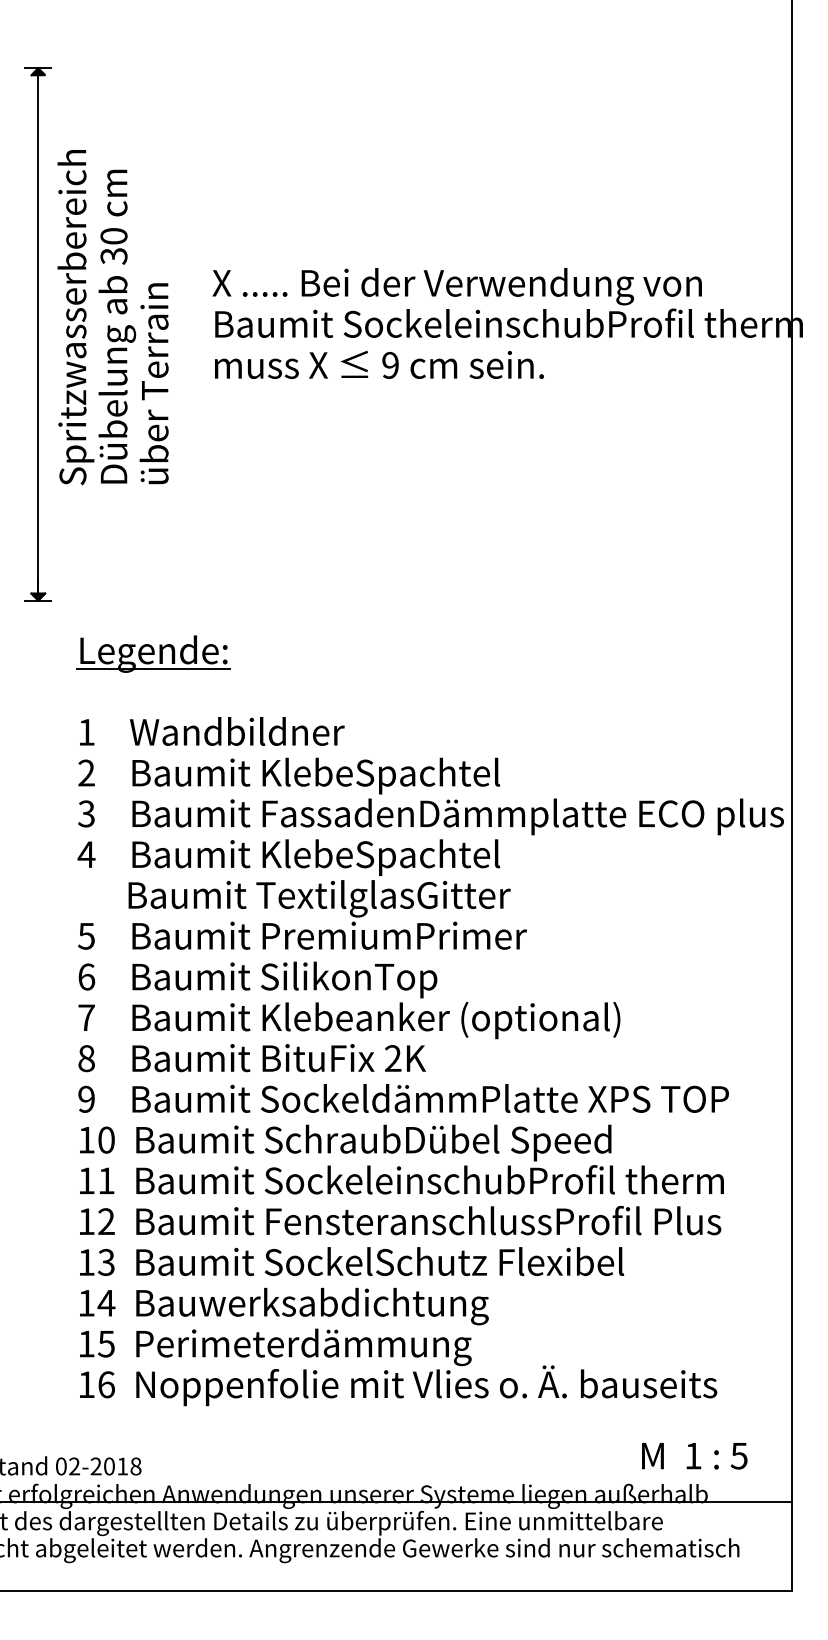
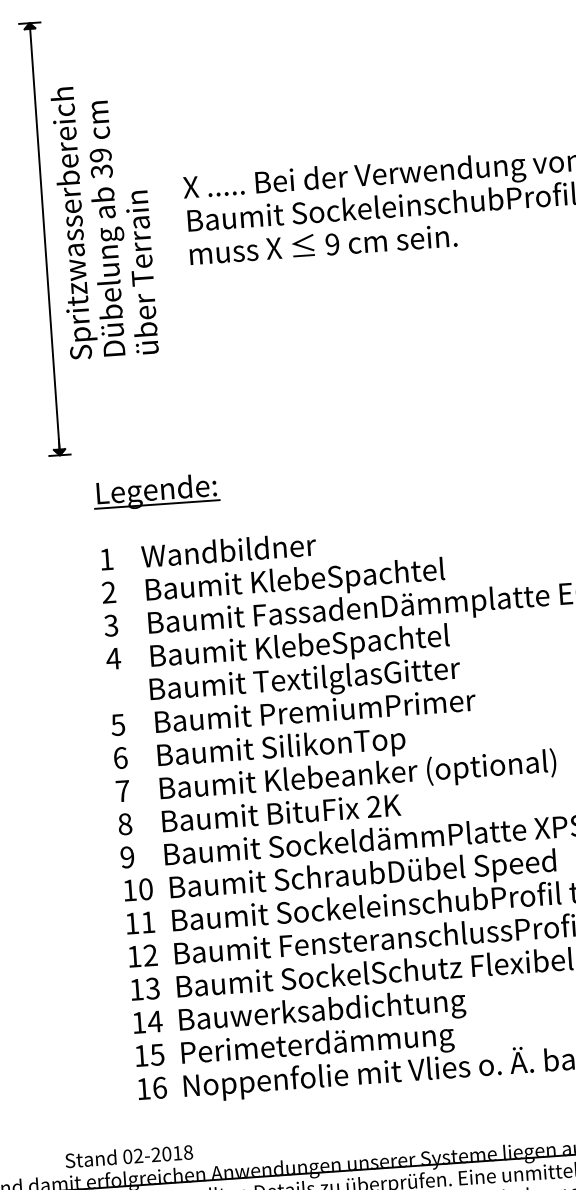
text: (113, 236) -> (100, 155), 30 -> 39

